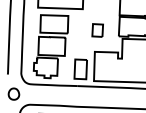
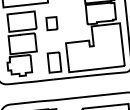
part: (97, 30) -> (51, 23), moved

